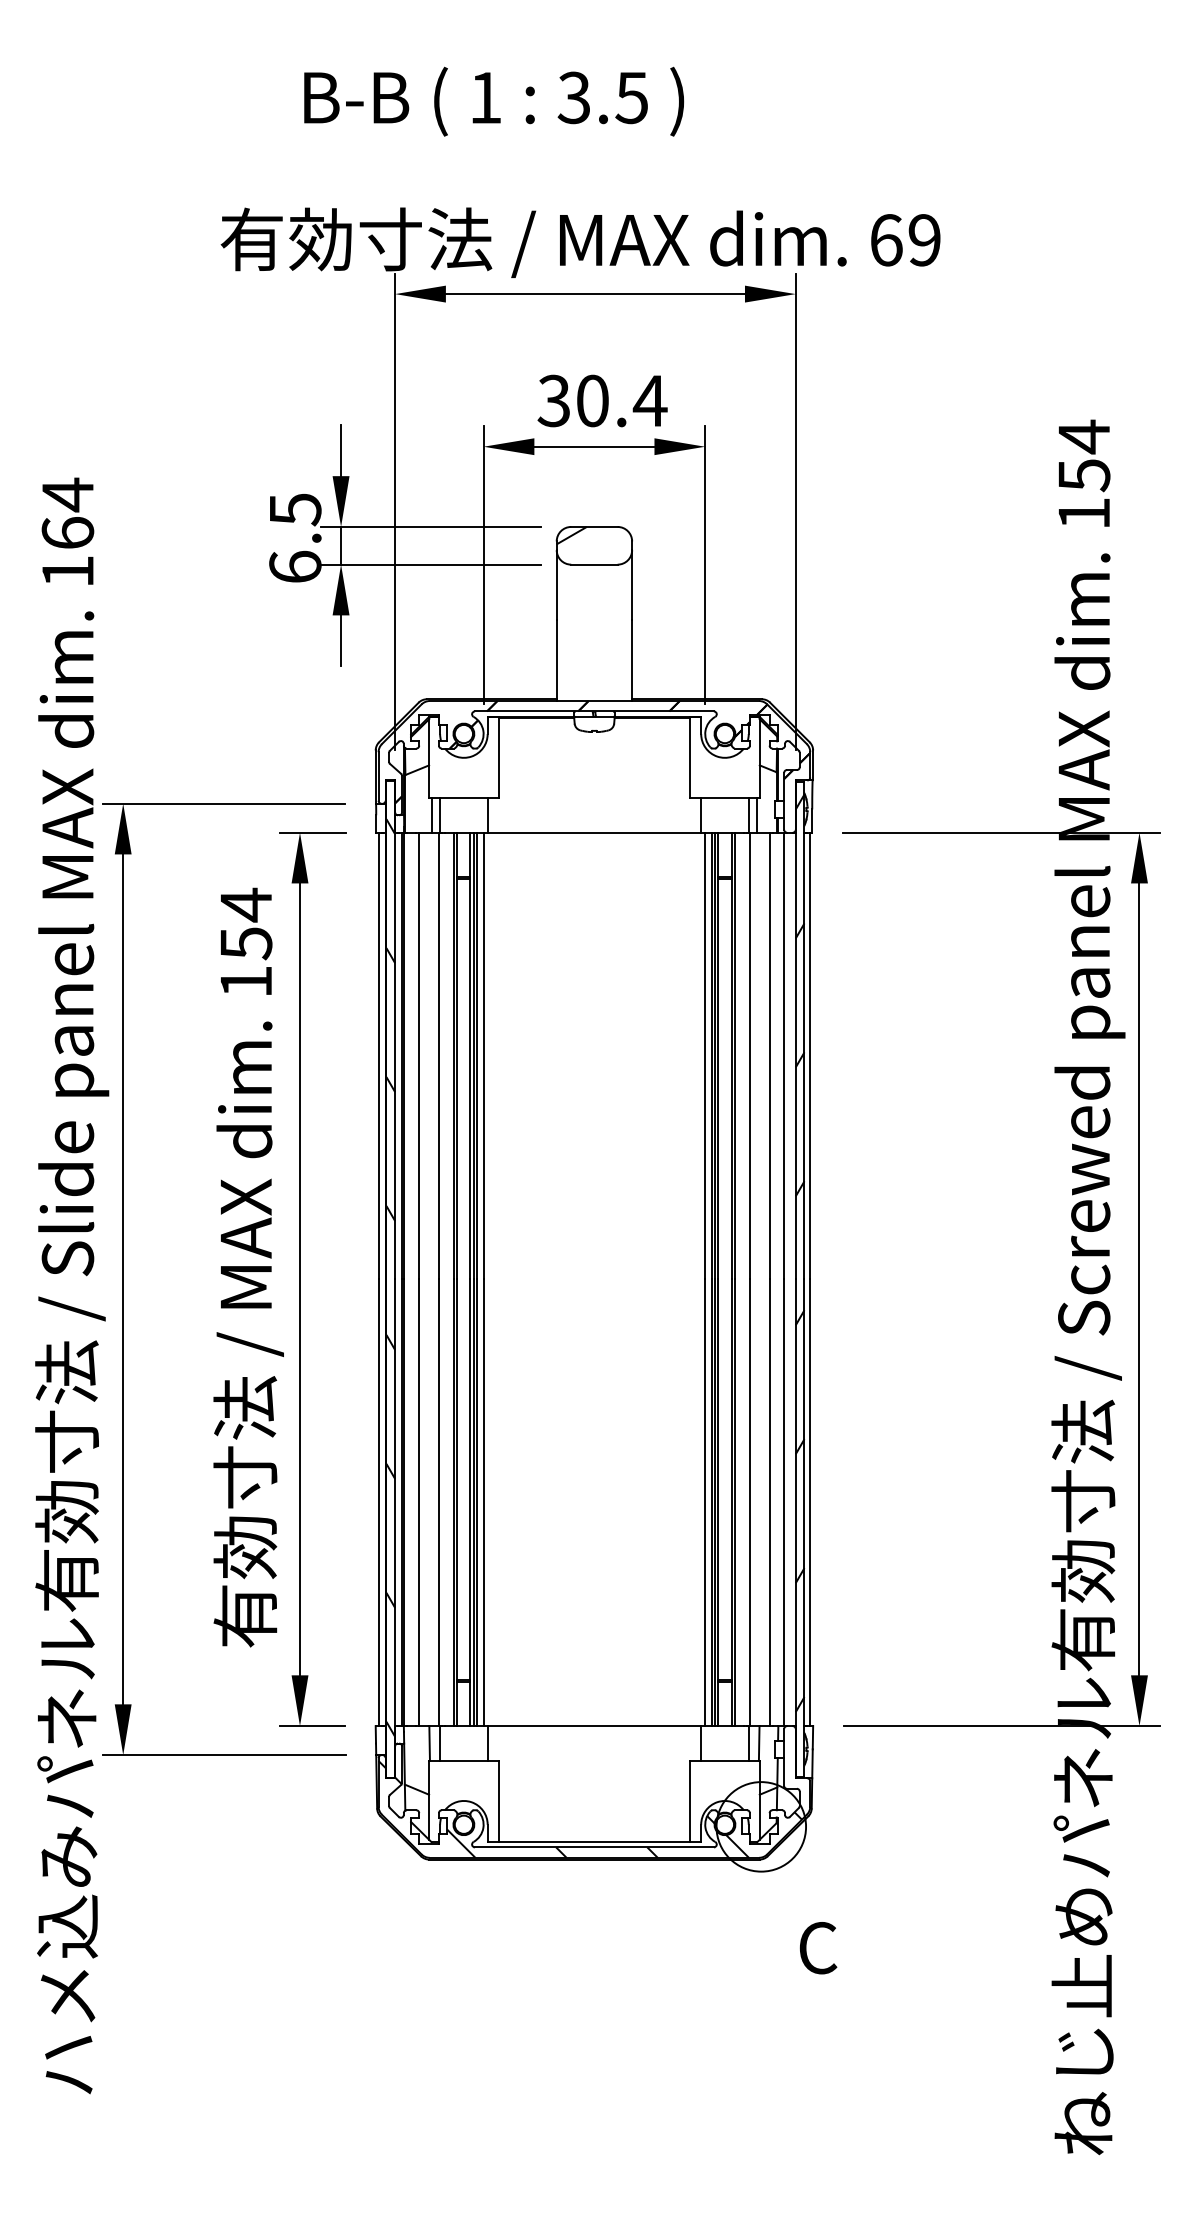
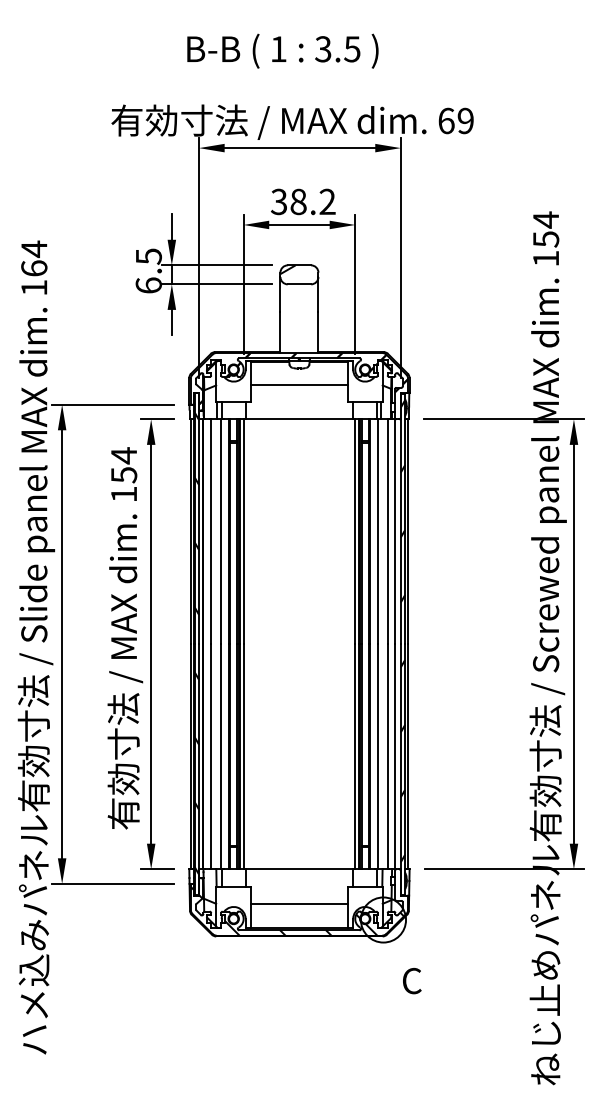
text: (493, 100) -> (282, 50), moved
text: (622, 400) -> (313, 201), 30.4 -> 38.2
line: (594, 763) -> (299, 384), added
line: (594, 1796) -> (299, 904), added

